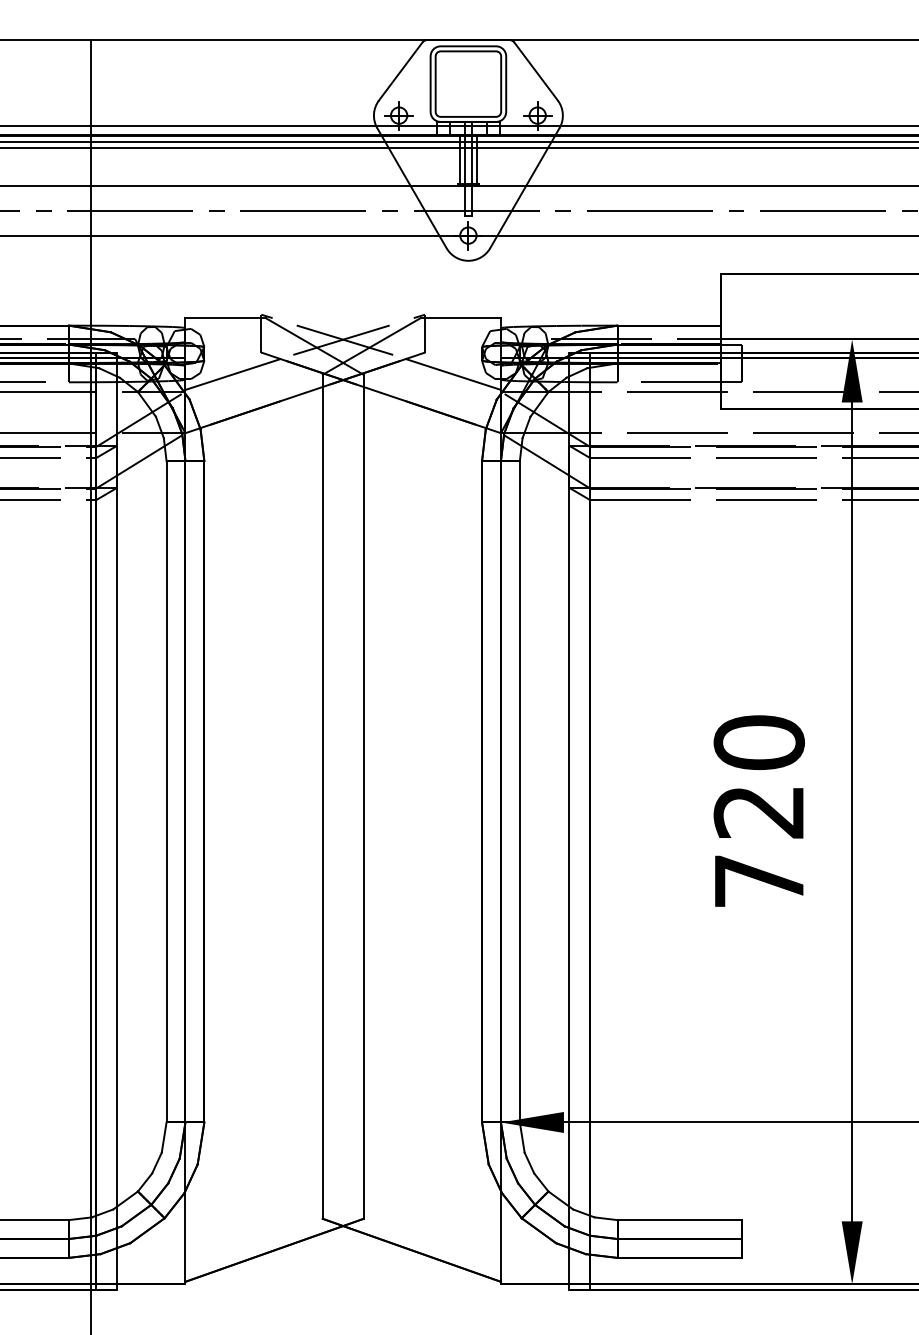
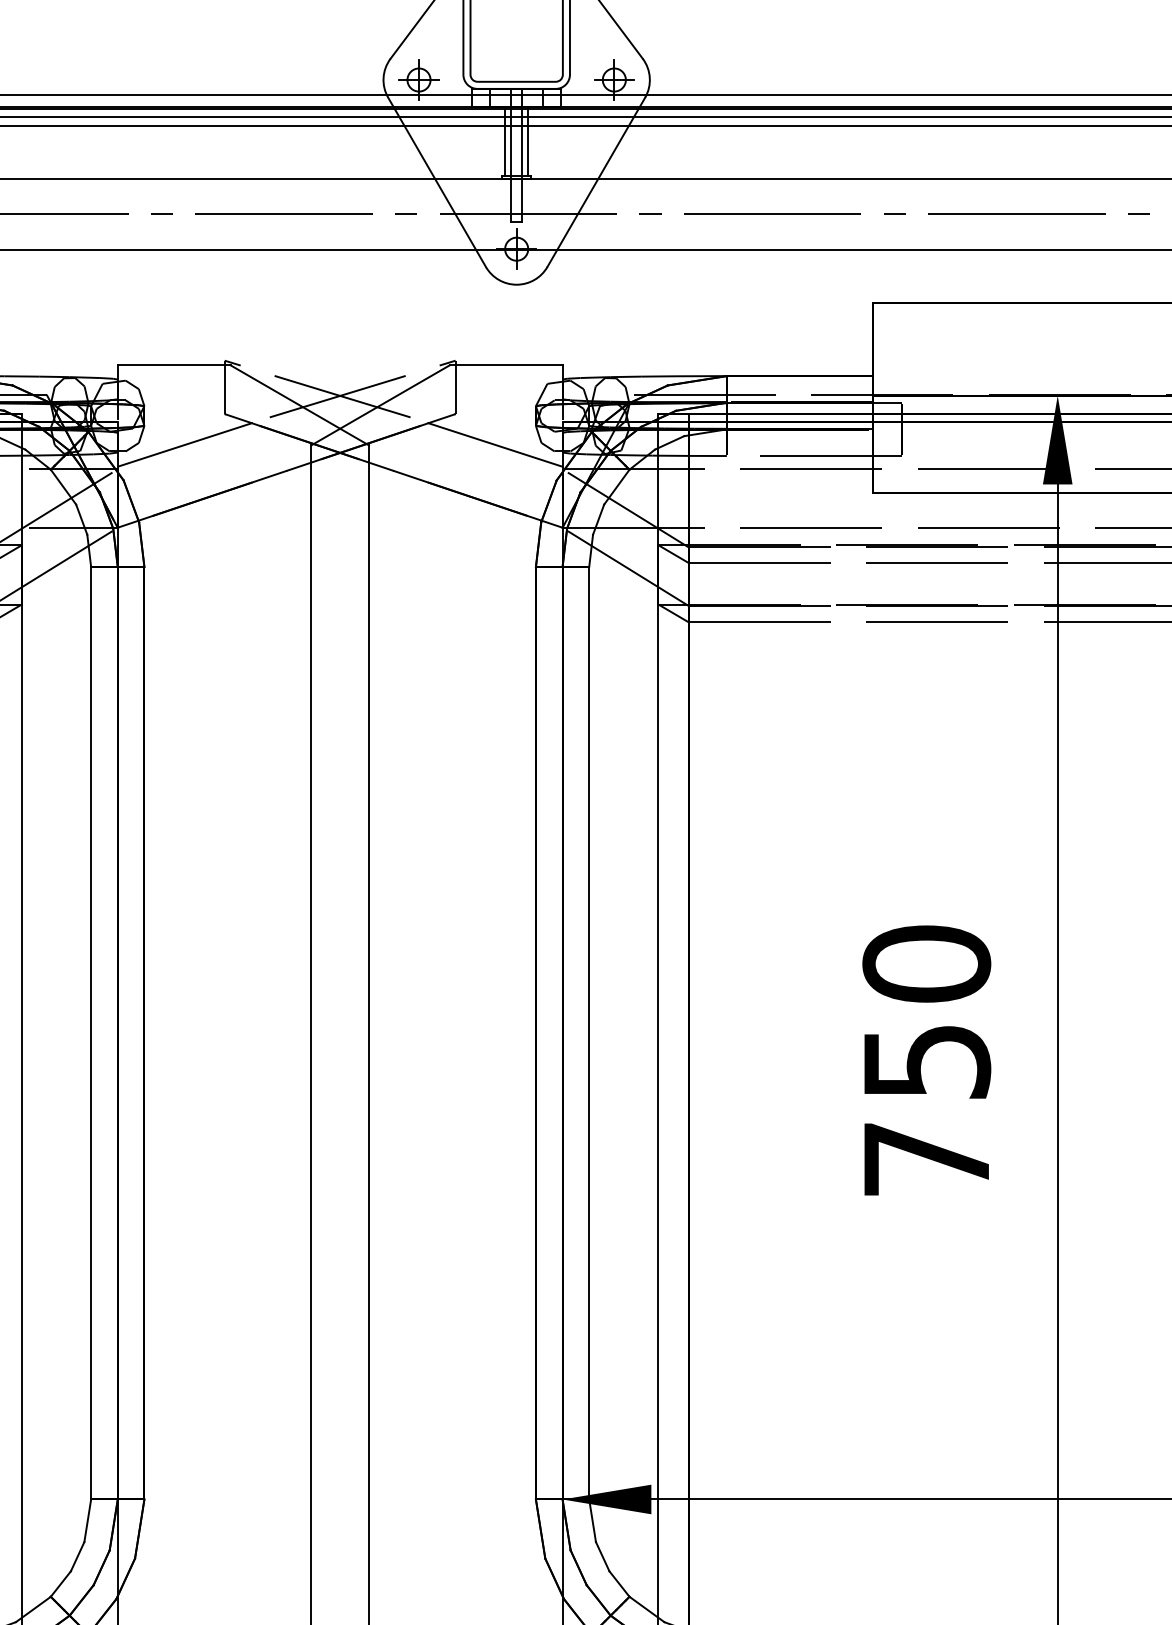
text: (758, 812) -> (925, 1062), 720 -> 750

